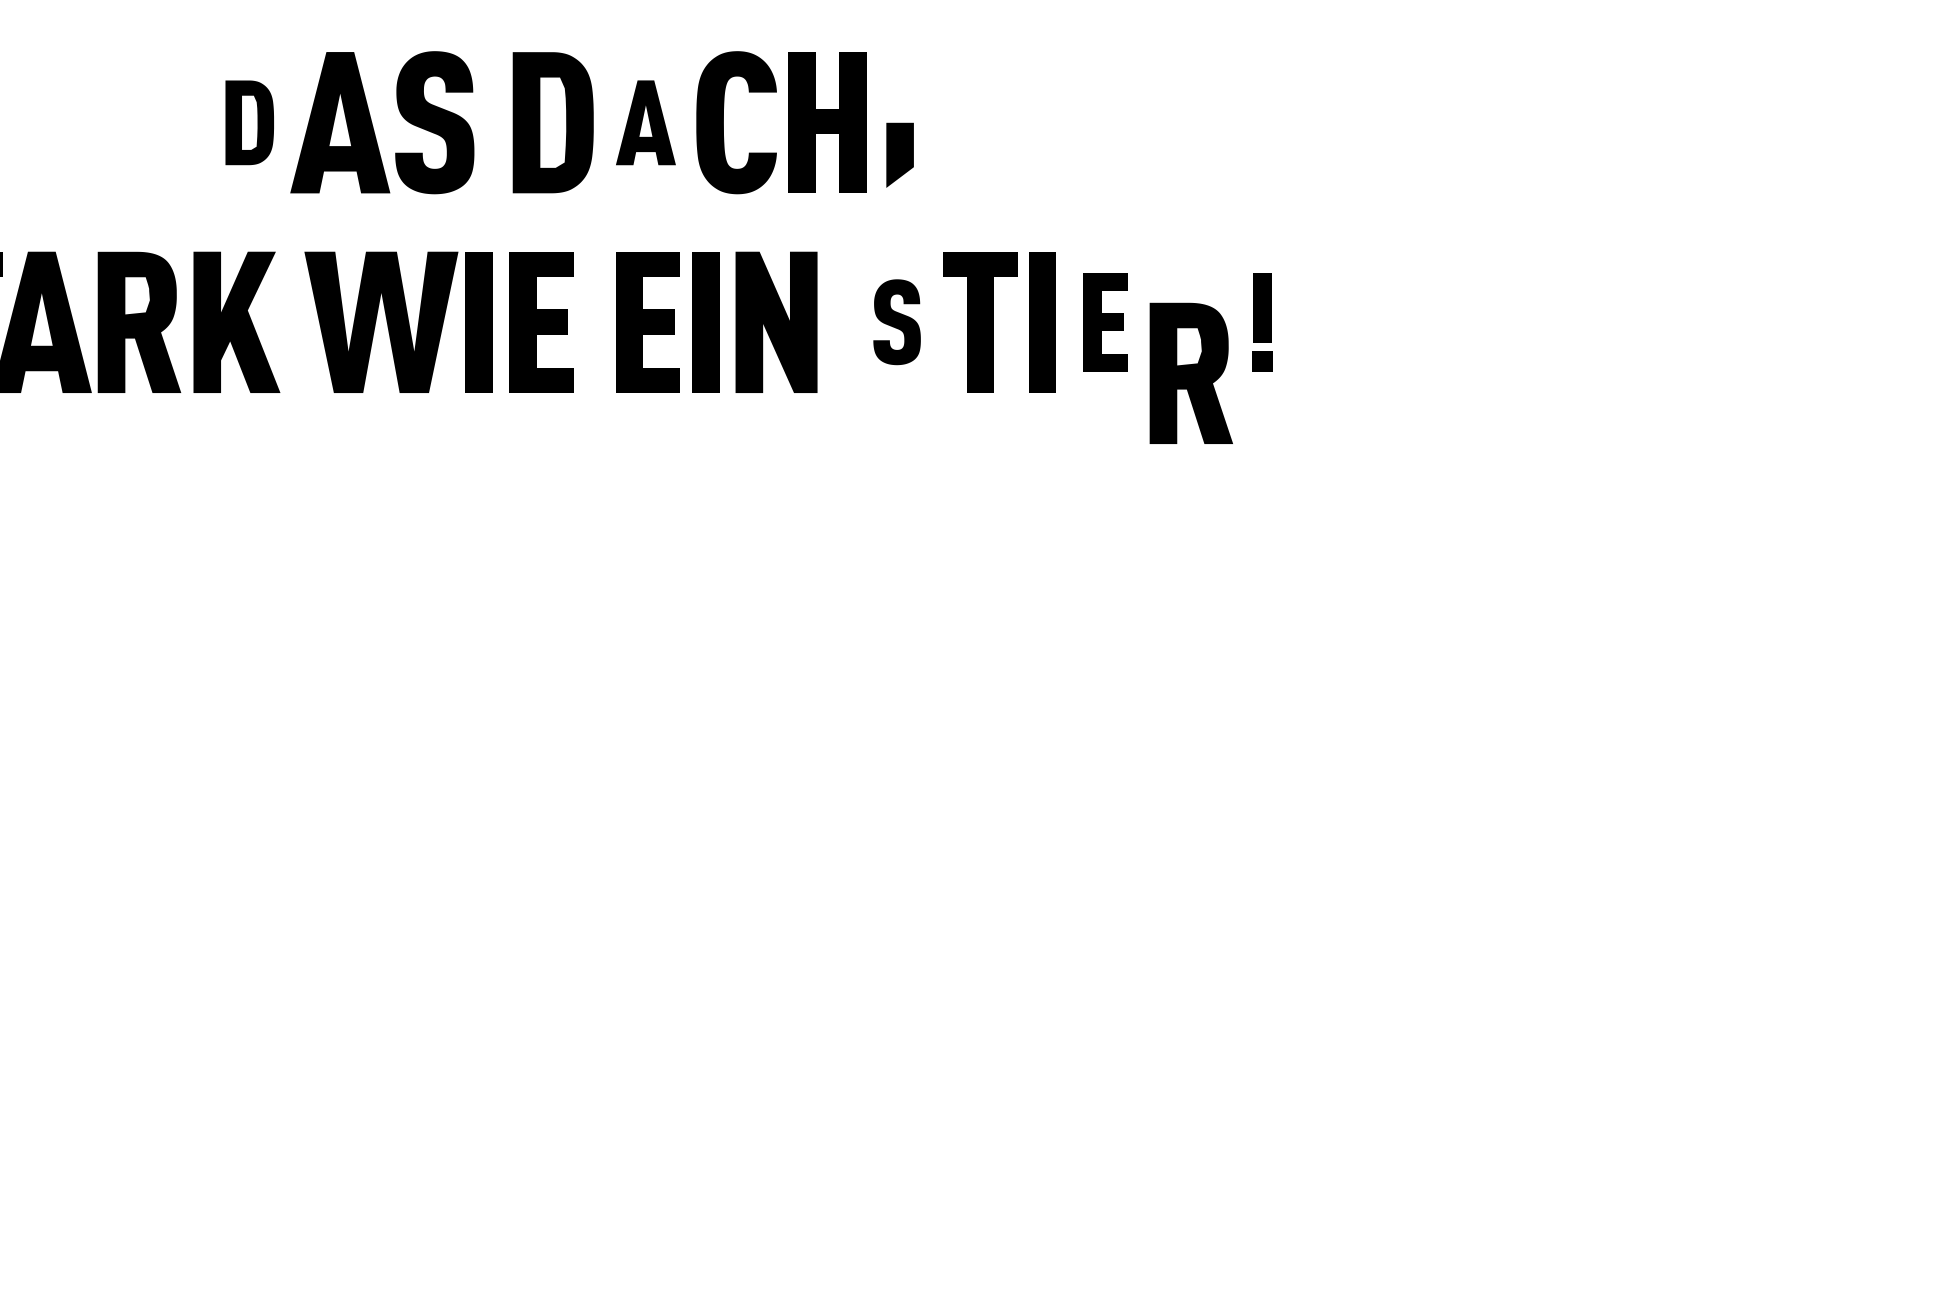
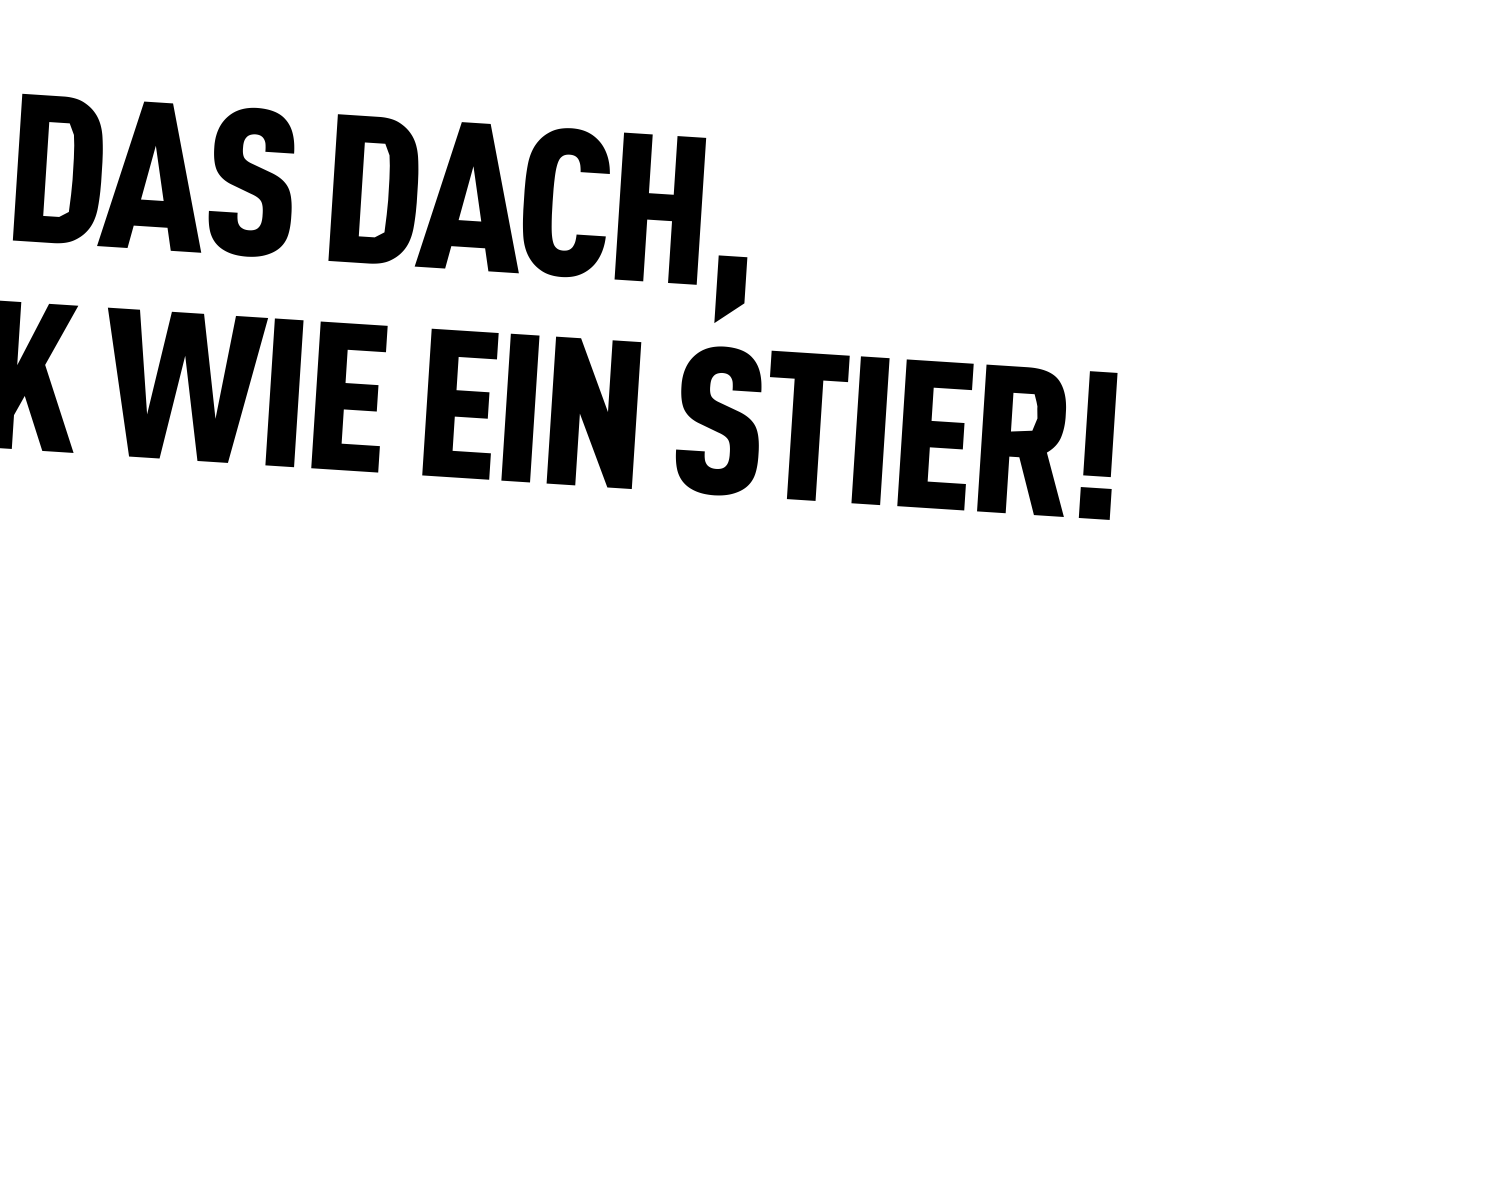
part: (249, 122) -> (59, 169), size x1.67
part: (645, 122) -> (471, 196), size x1.67
part: (899, 154) -> (730, 289), moved
part: (896, 321) -> (718, 419), size x1.67
part: (1104, 322) -> (934, 434), size x1.43
part: (1262, 322) -> (1099, 445), size x1.43
part: (1190, 372) -> (1024, 439), moved

